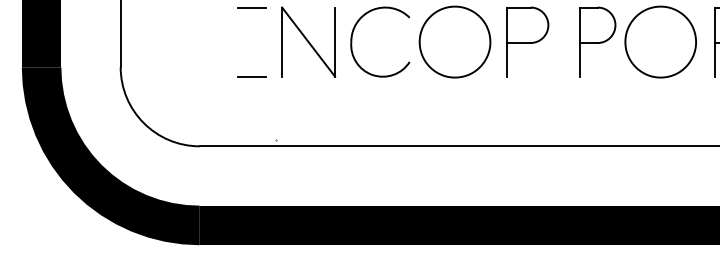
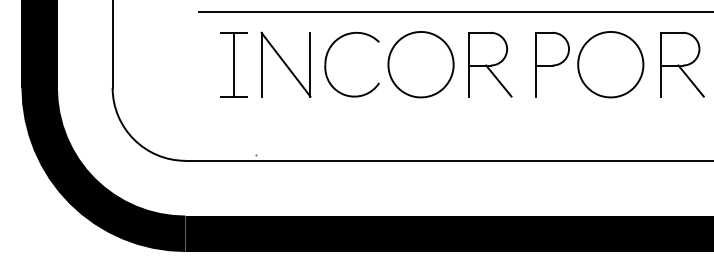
line: (251, 41) -> (233, 64), added
line: (539, 59) -> (498, 80), added

